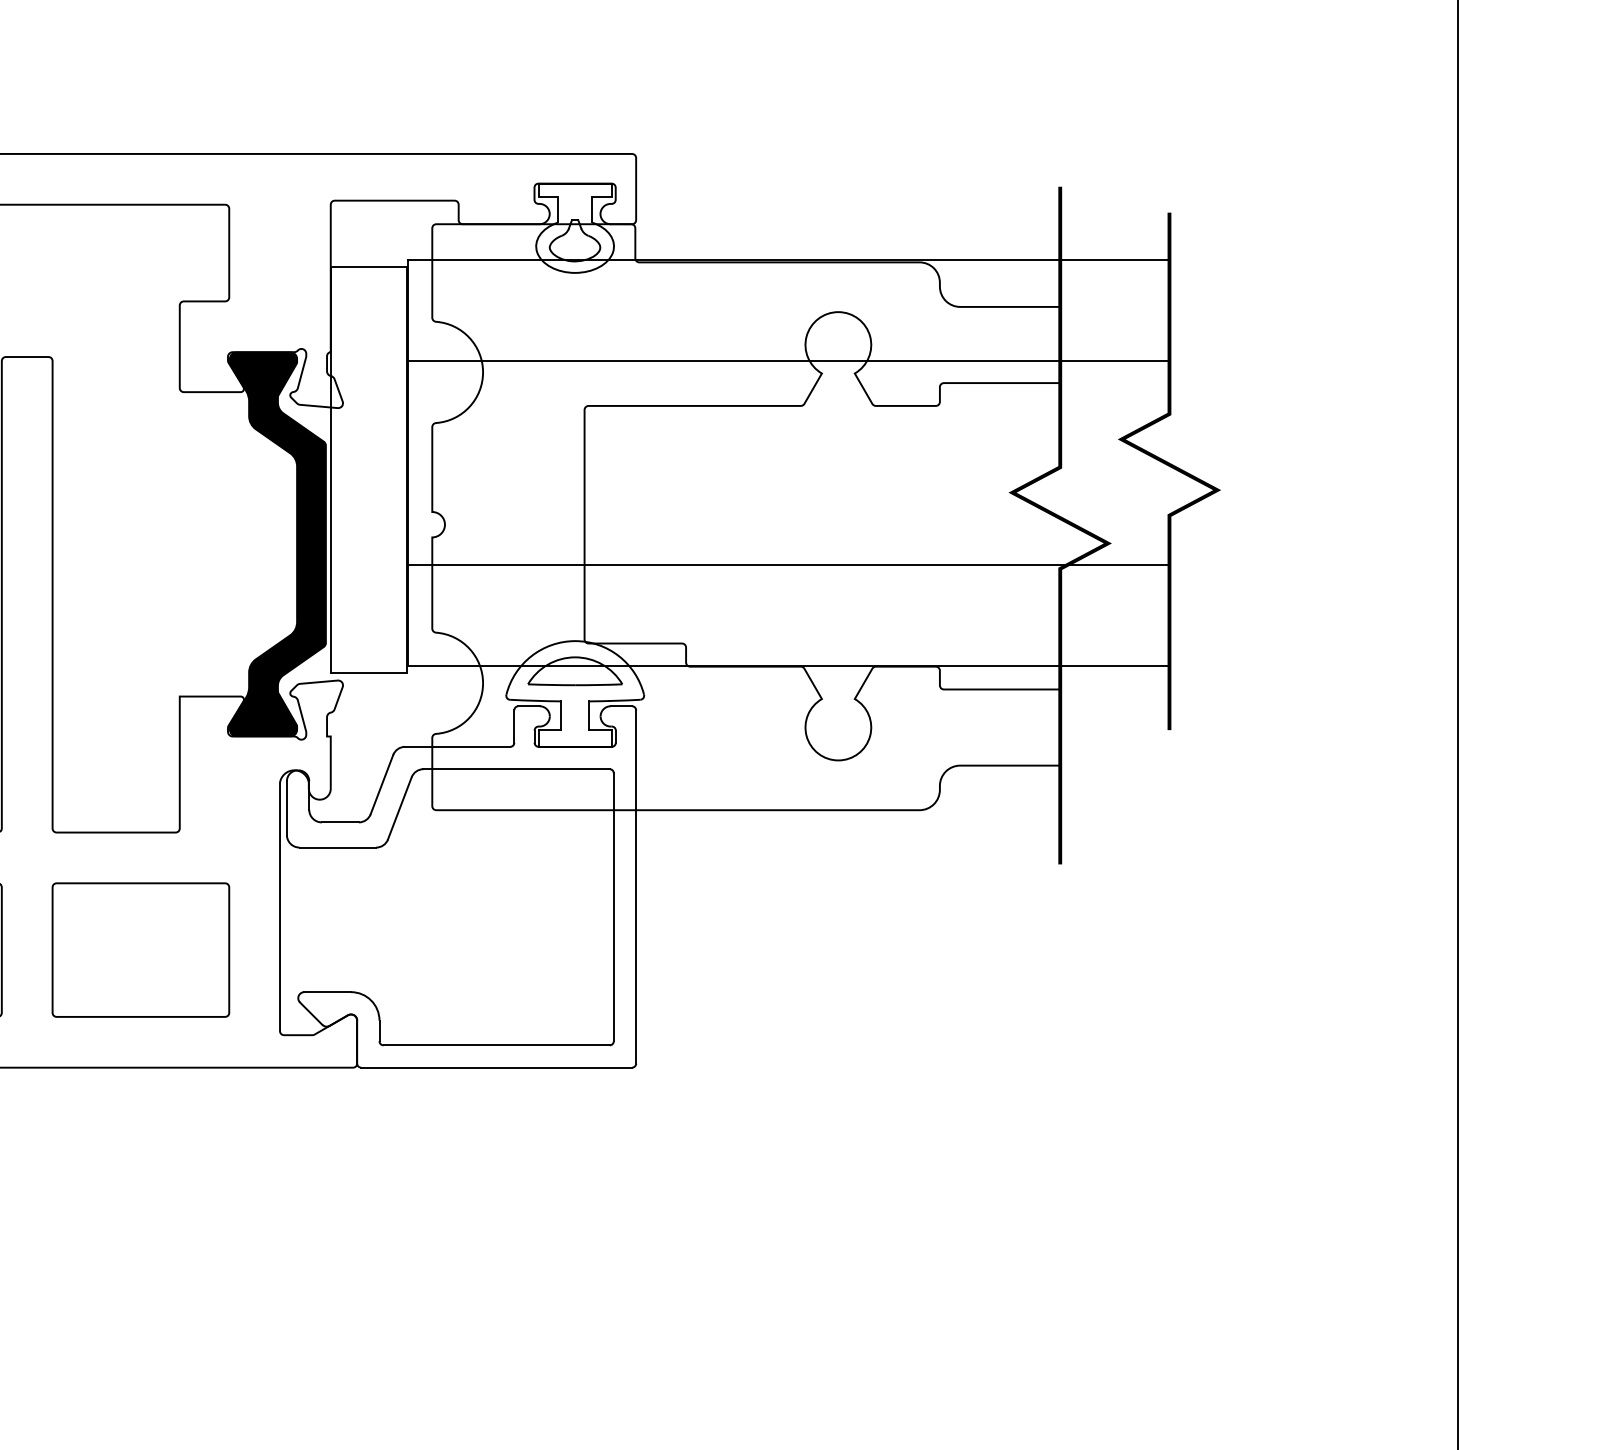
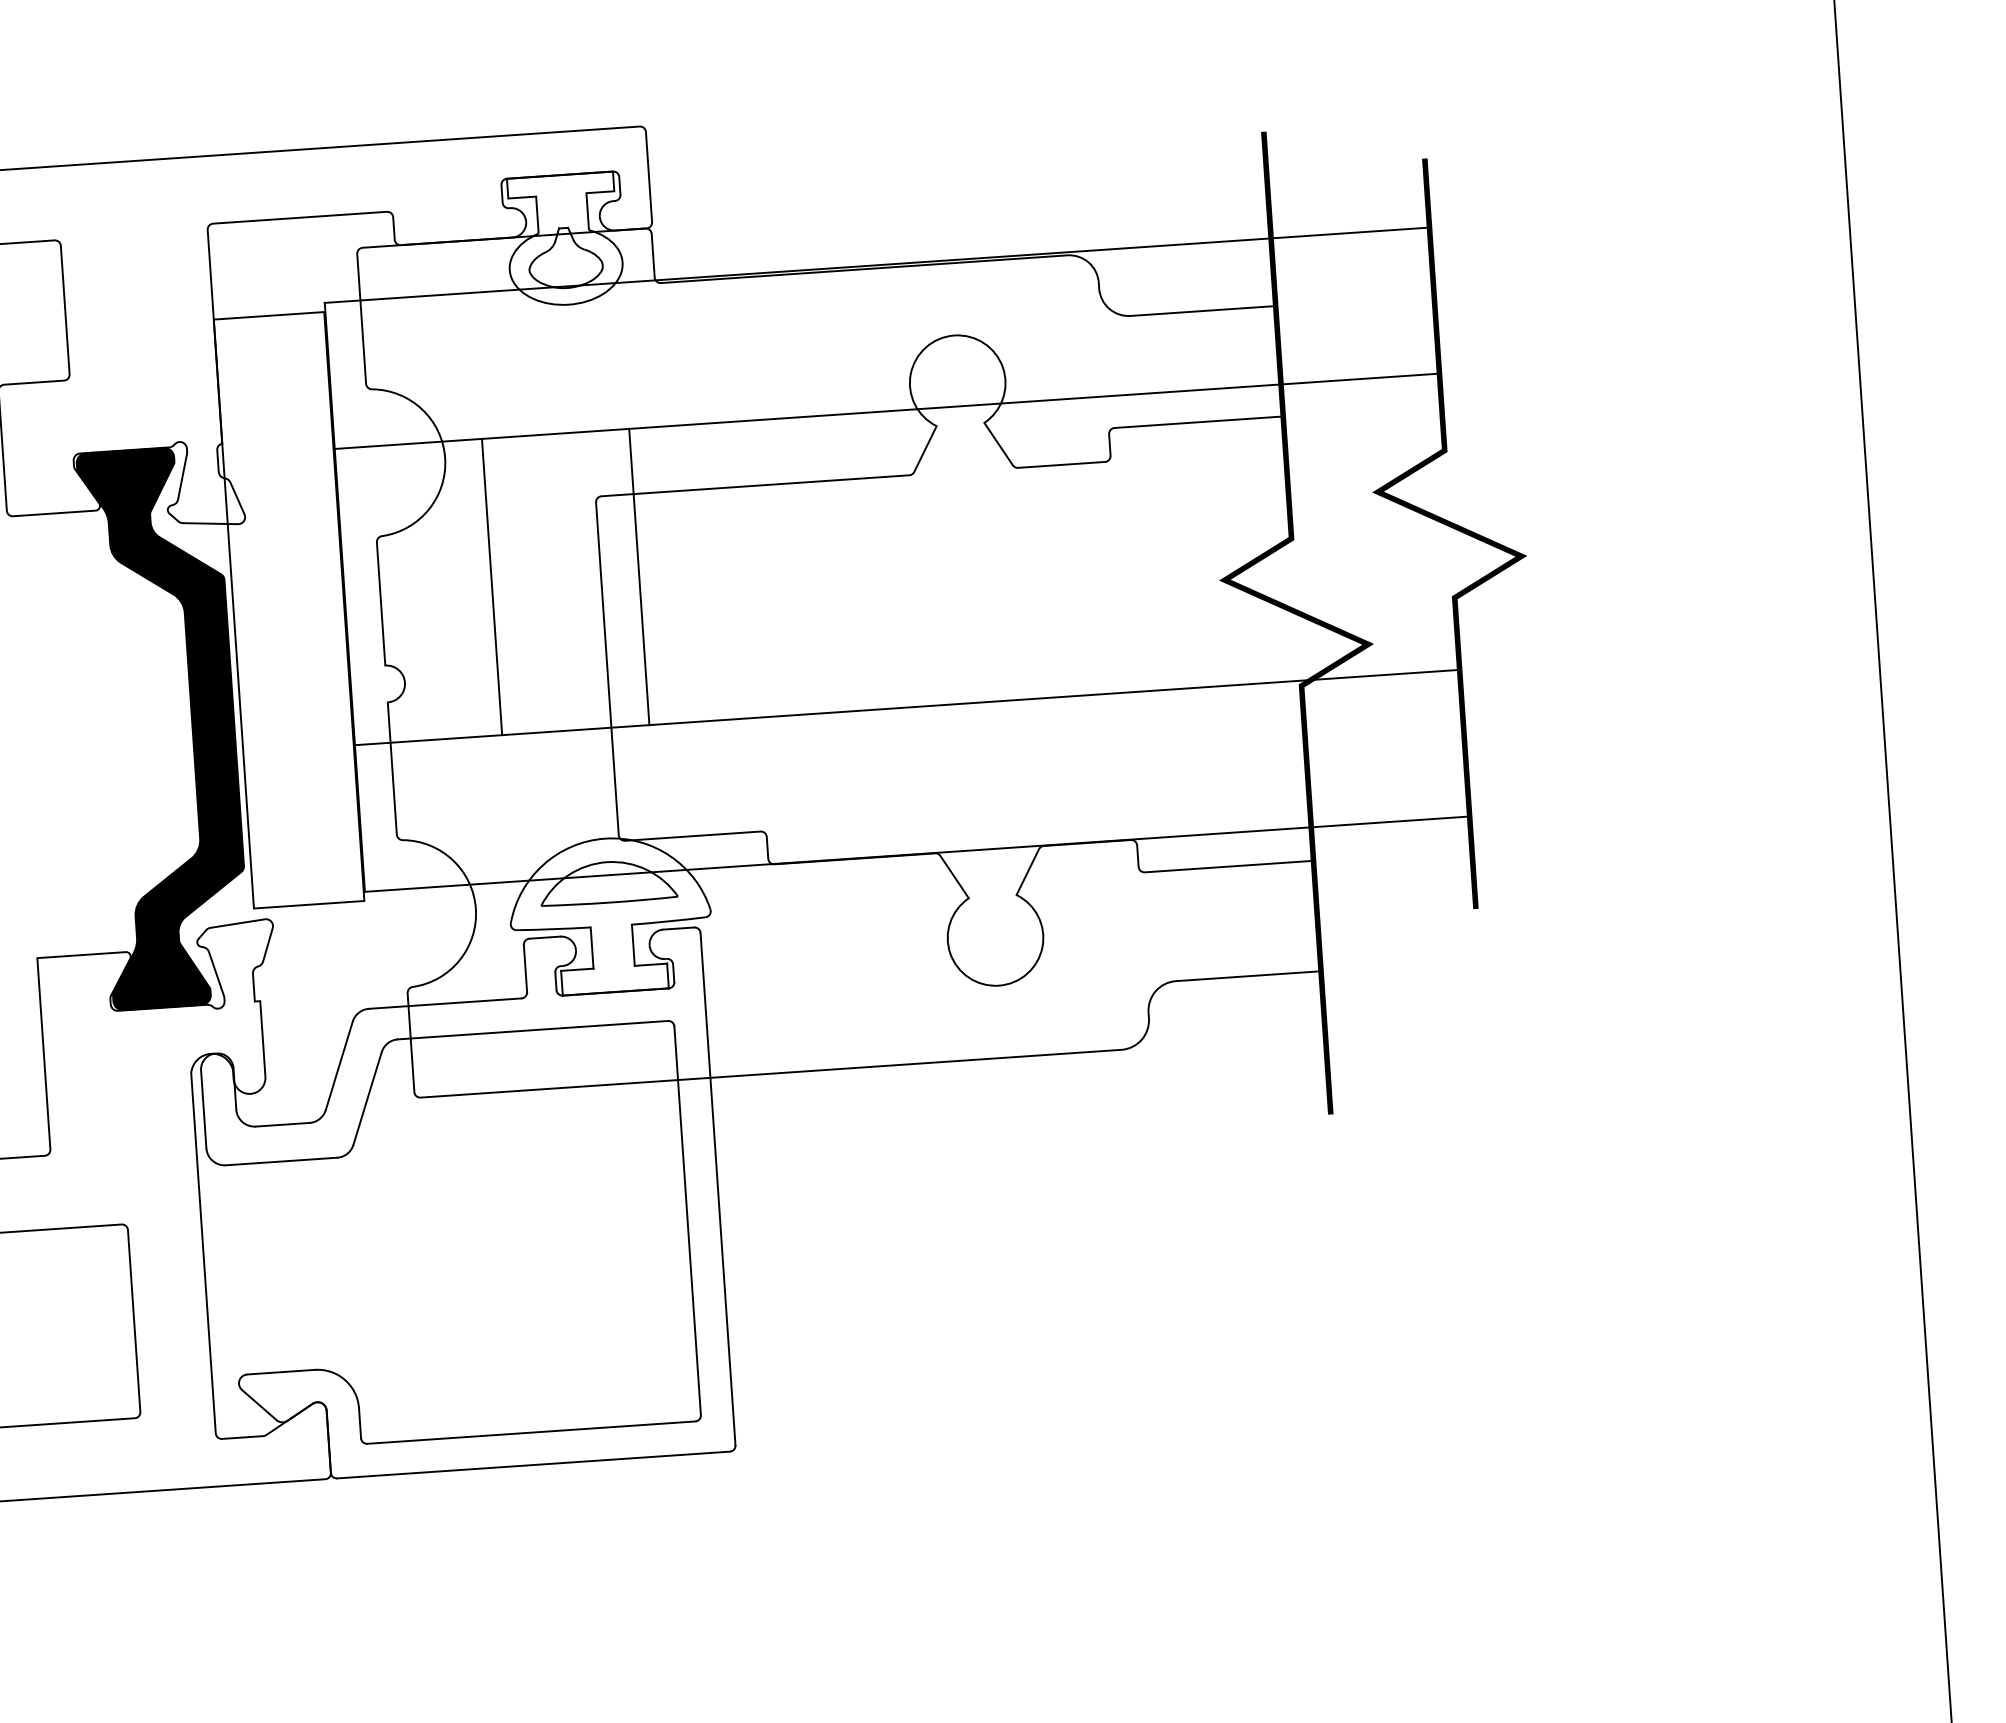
line: (509, 463) -> (492, 587), added
line: (610, 463) -> (638, 577), added

